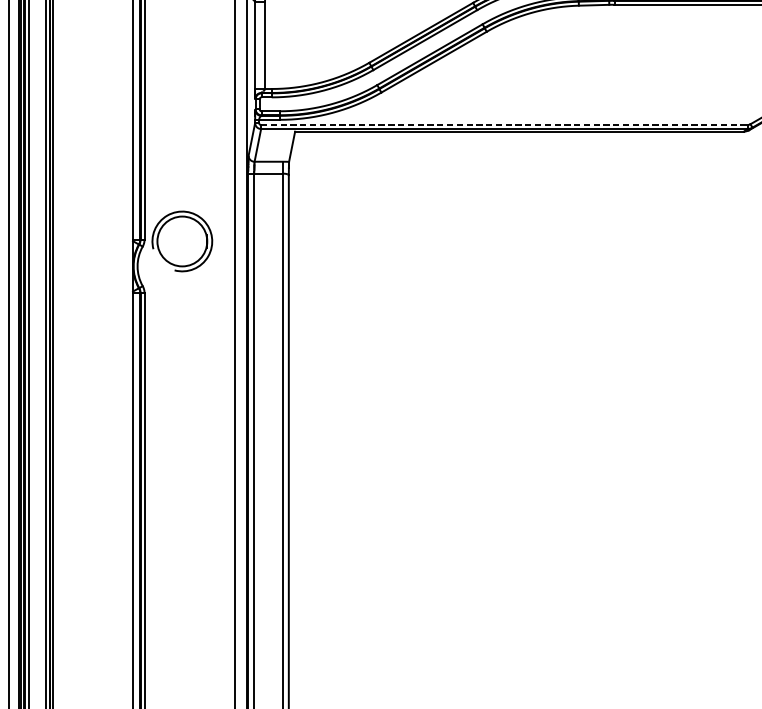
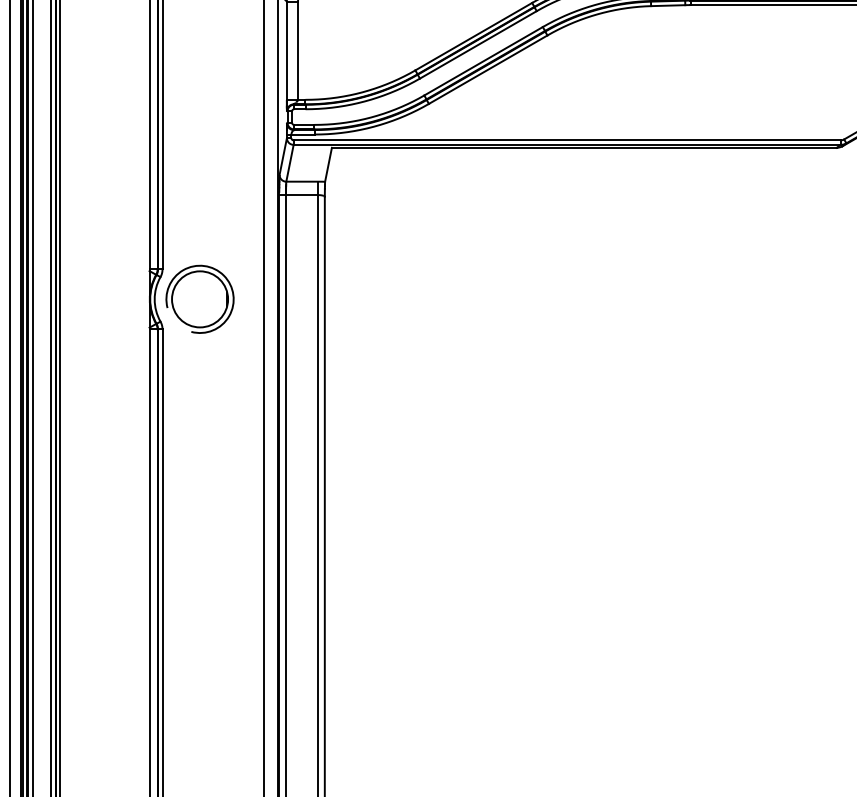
line: (504, 125) -> (567, 140), dashed -> solid
part: (181, 240) -> (199, 298), moved

